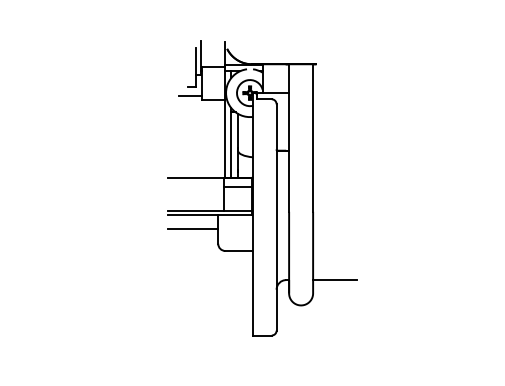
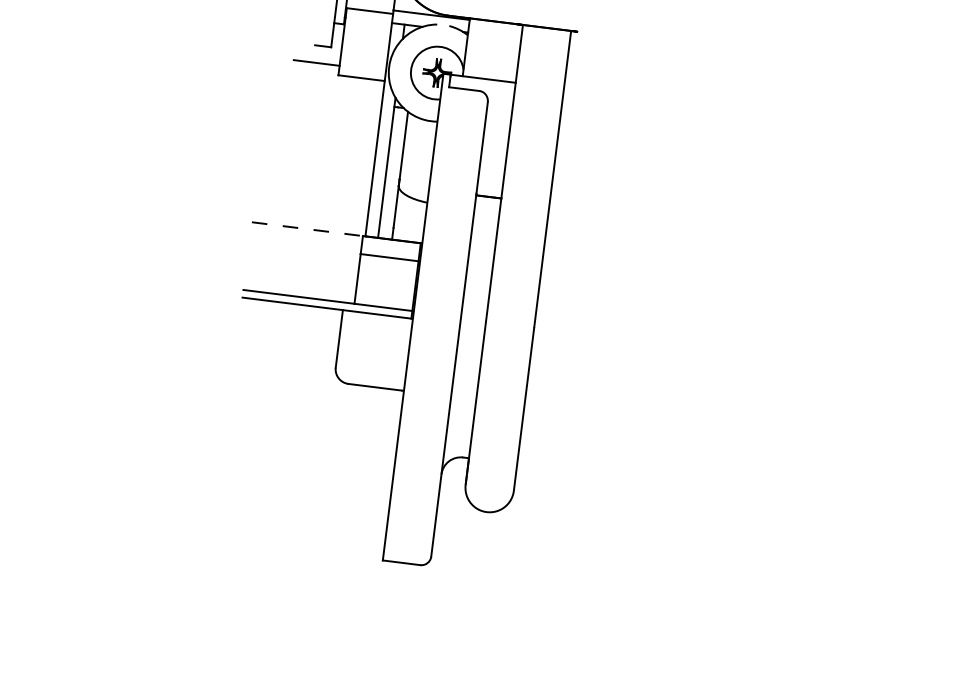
line: (195, 177) -> (306, 228), solid -> dashed
line: (193, 228) -> (289, 330), removed
line: (335, 280) -> (562, 470), removed

